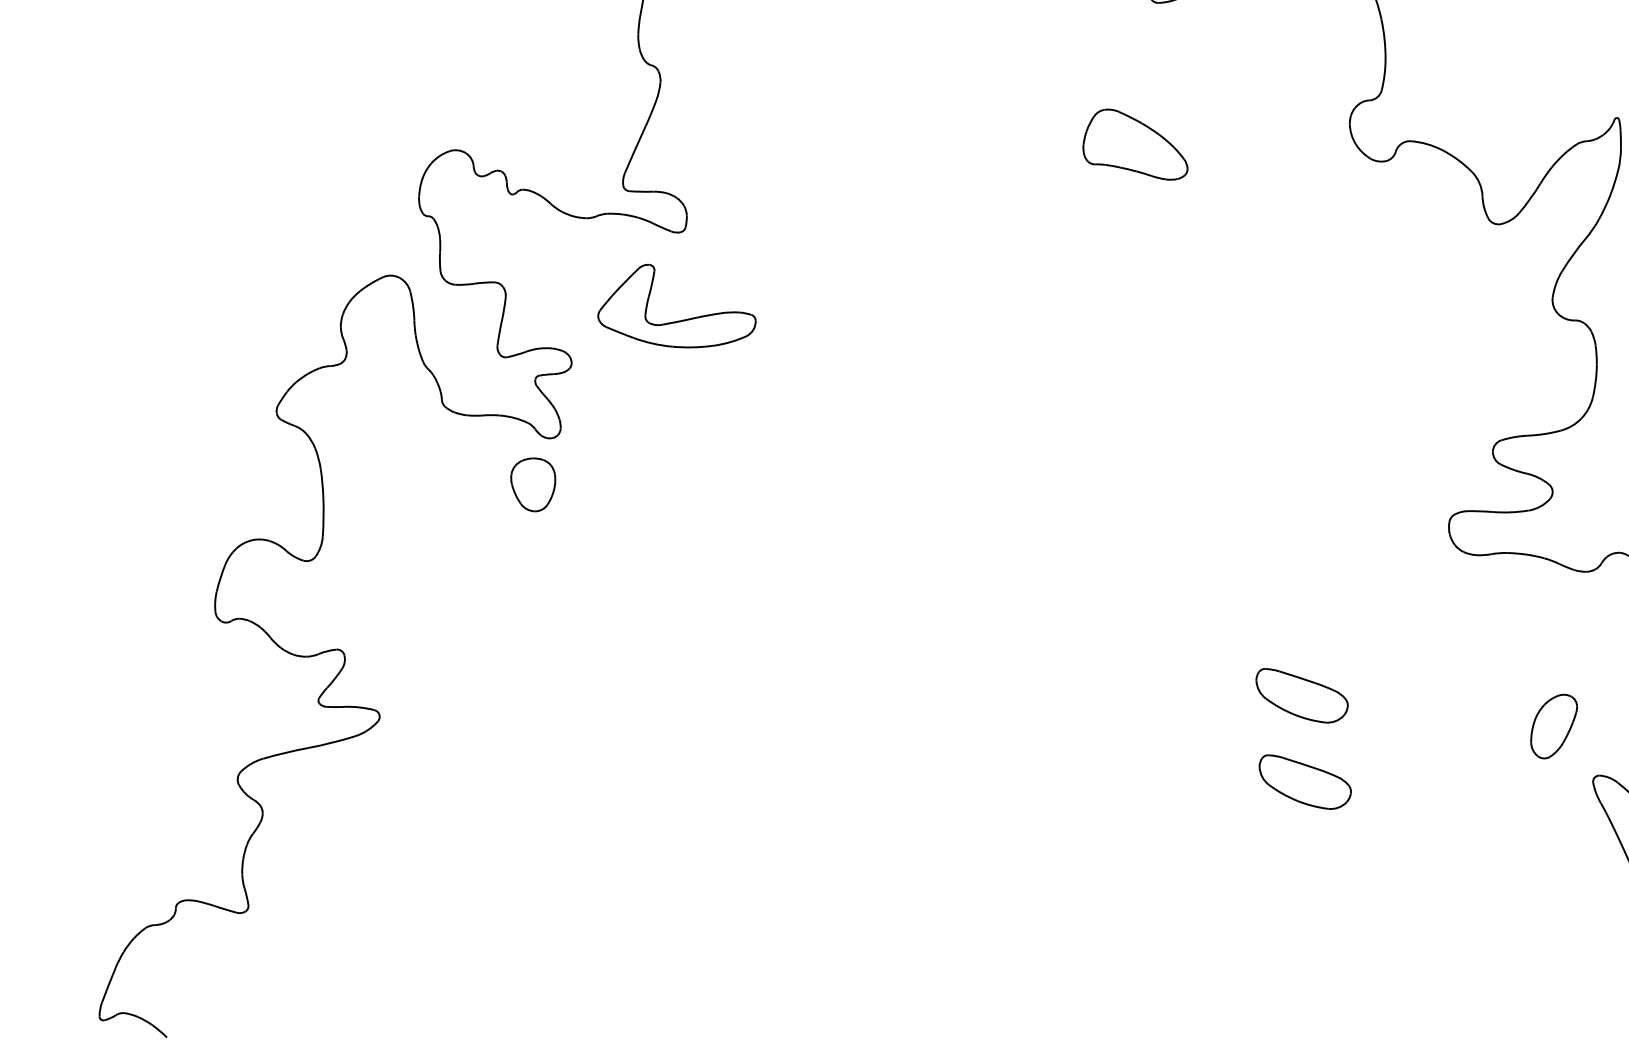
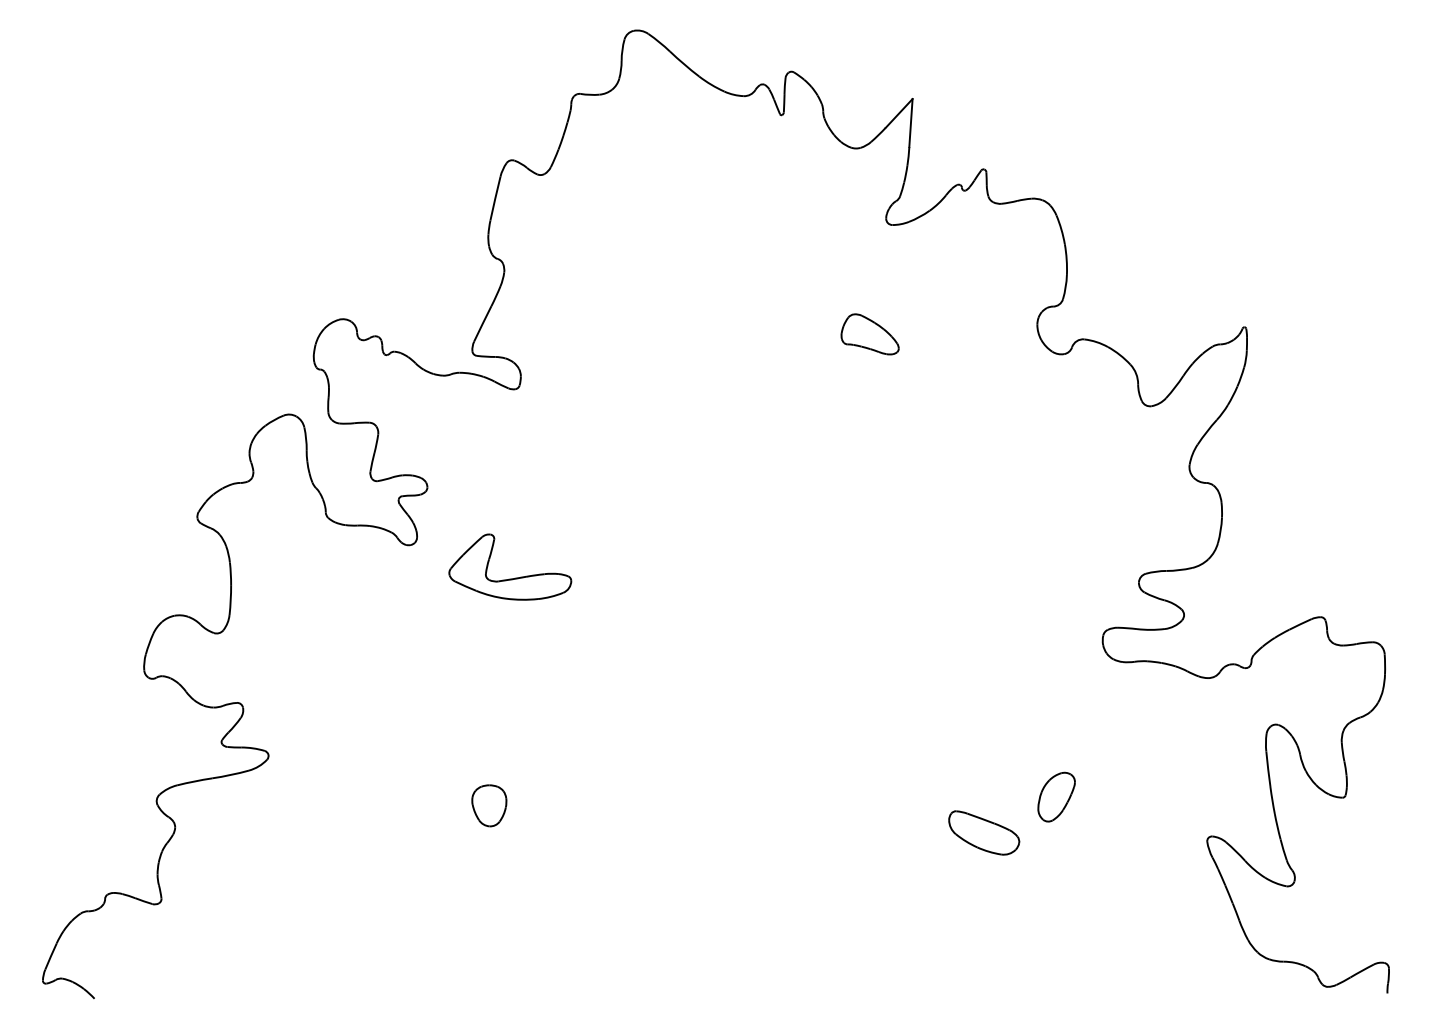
part: (1134, 145) -> (869, 334), size x0.71
part: (677, 320) -> (510, 578), moved
part: (533, 484) -> (489, 805), moved
part: (1302, 694) -> (984, 765), removed
part: (1553, 725) -> (1056, 796), moved

